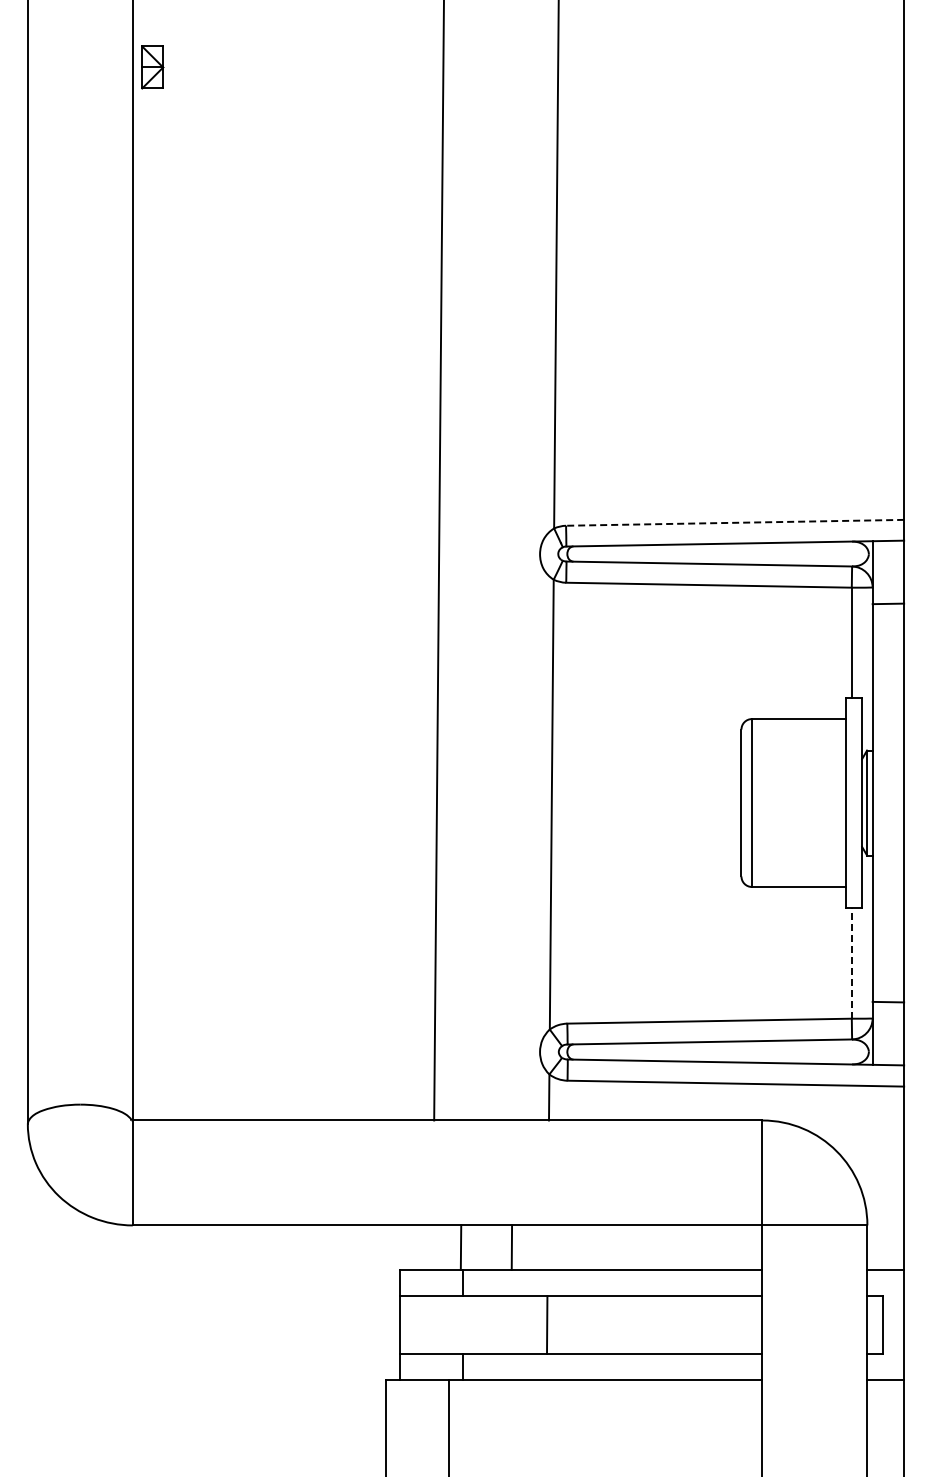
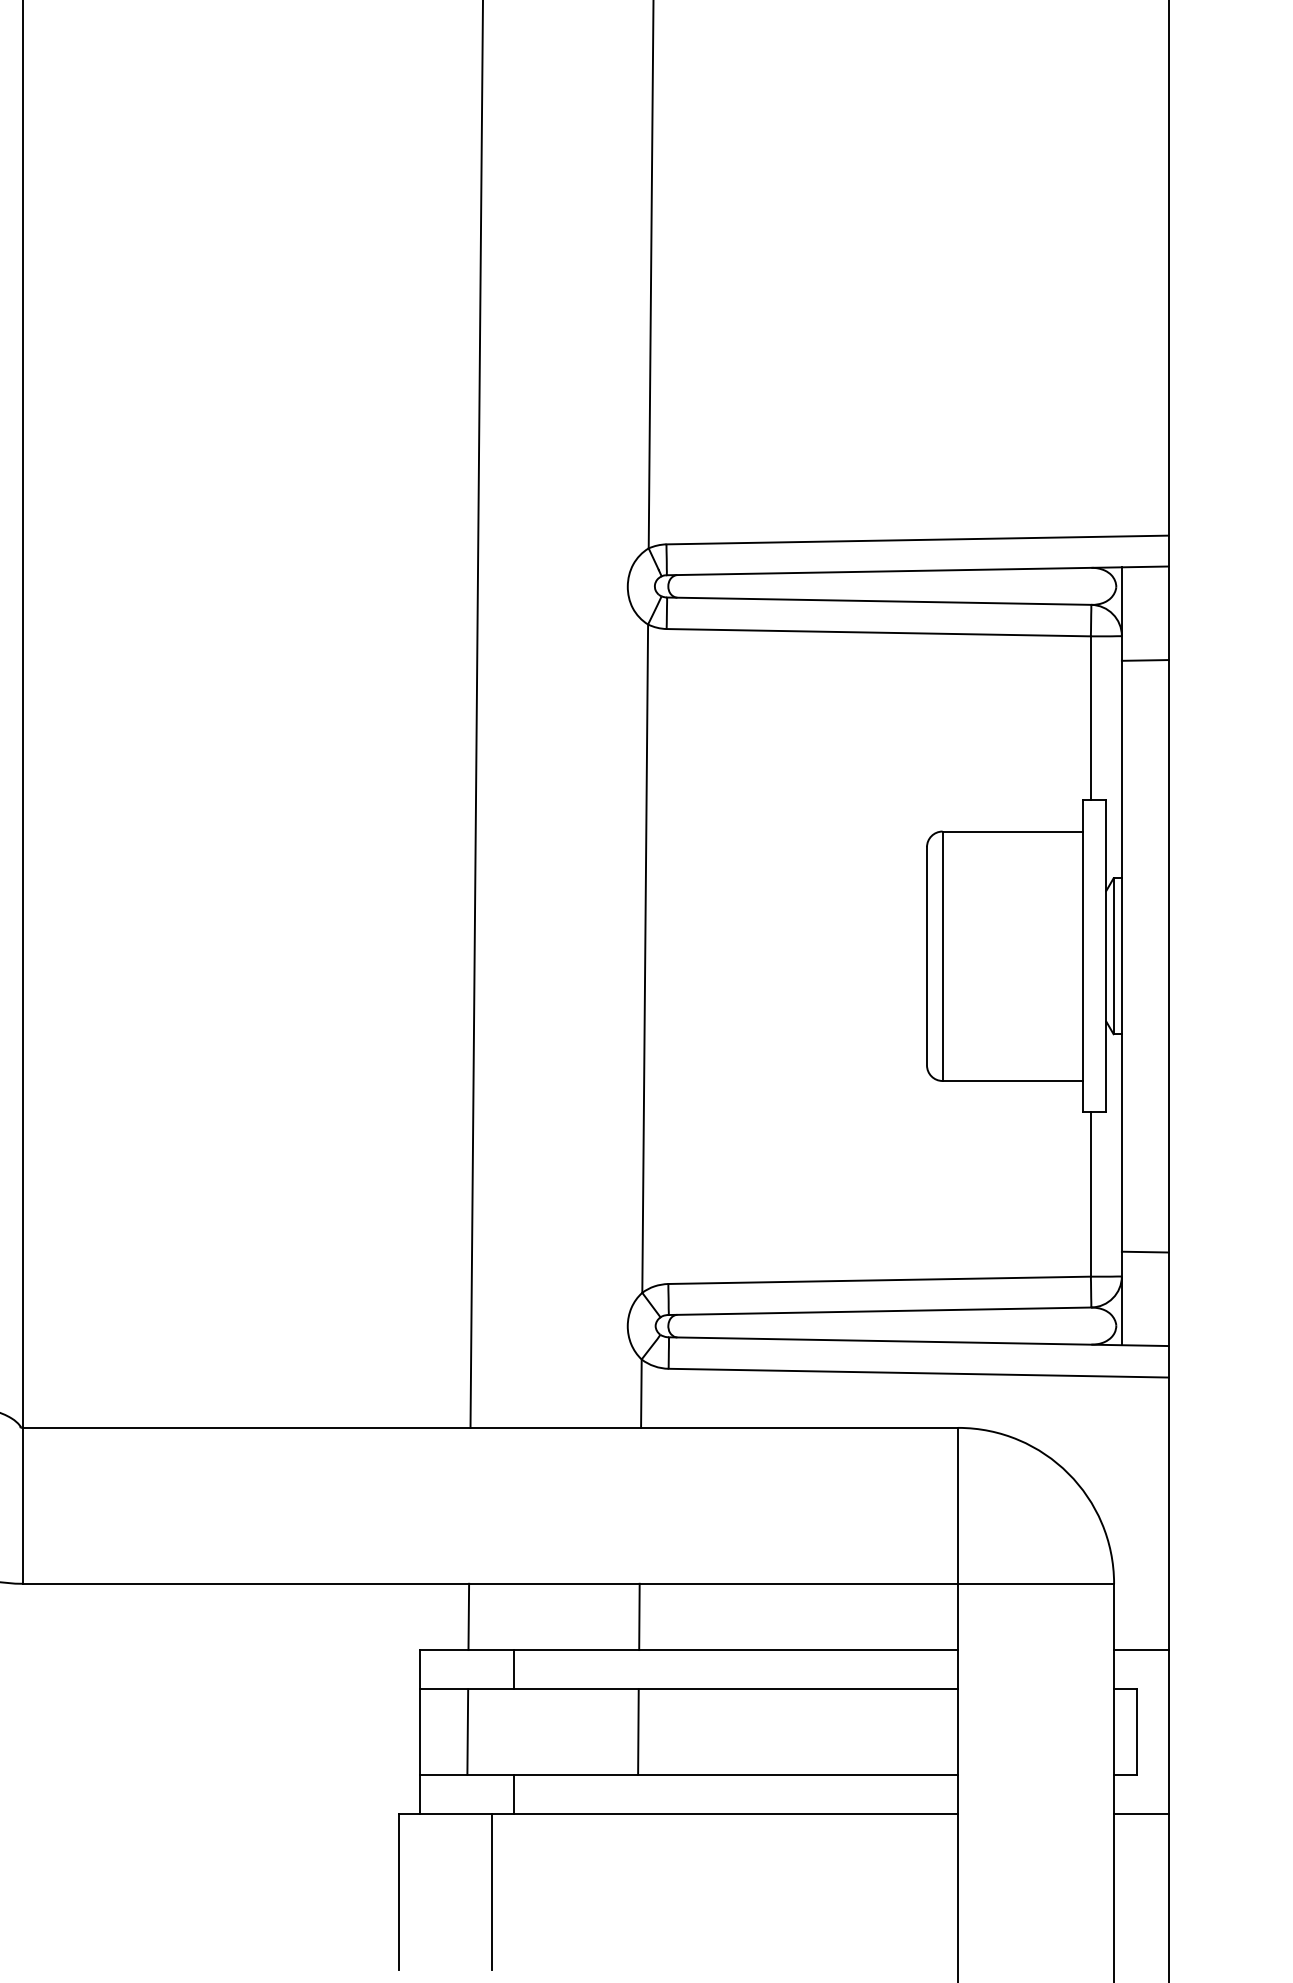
line: (734, 522) -> (916, 539), dashed -> solid
line: (851, 962) -> (1090, 1193), dashed -> solid
line: (460, 1247) -> (468, 1616), moved
line: (511, 1247) -> (638, 1616), moved
line: (432, 1324) -> (468, 1730), added

